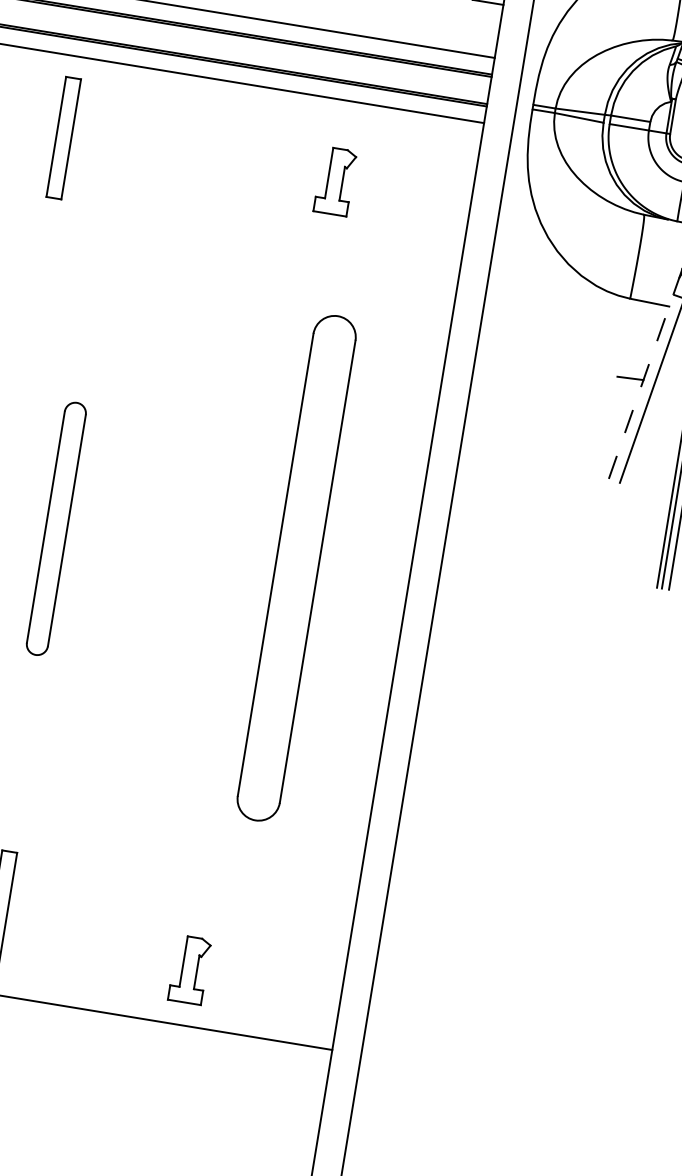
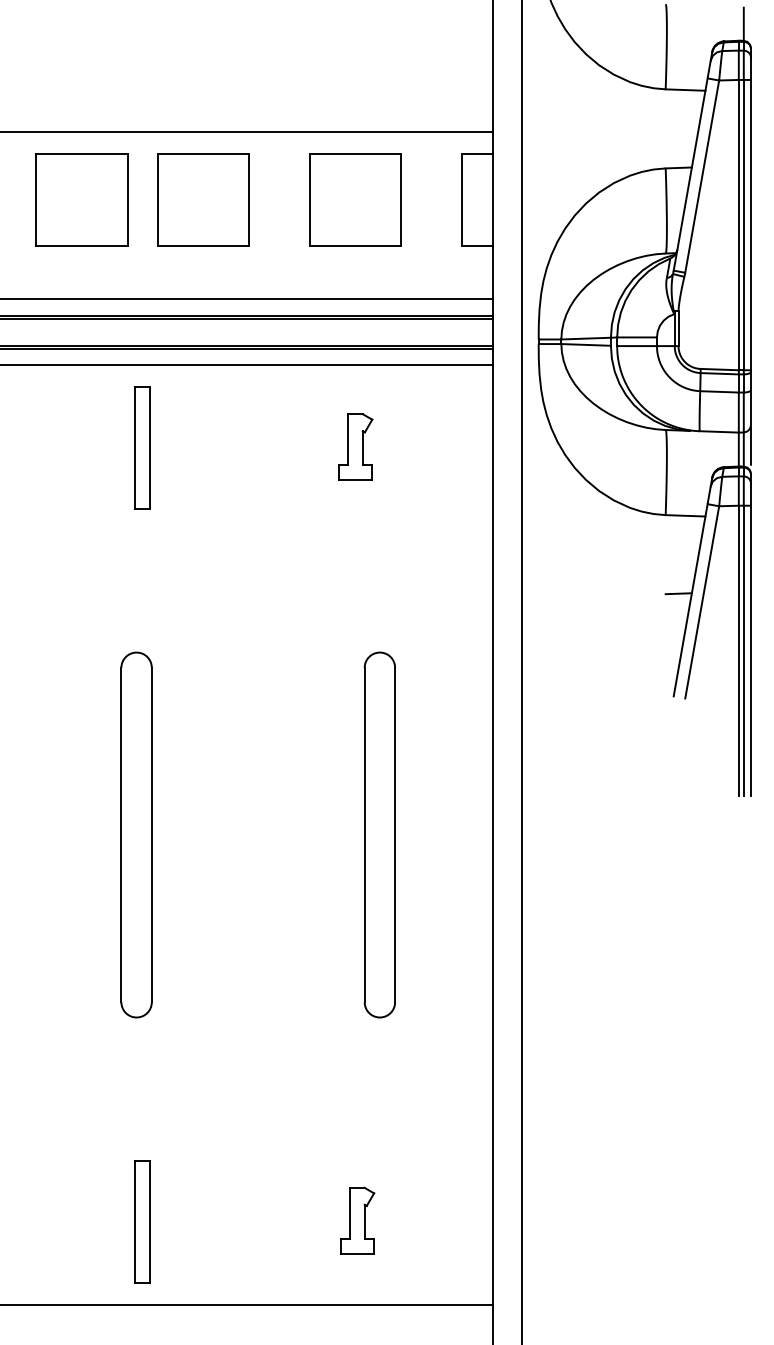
part: (63, 137) -> (142, 447), moved
line: (640, 386) -> (690, 600), dashed -> solid
part: (56, 528) -> (136, 834), size x1.43
part: (296, 567) -> (379, 834), size x0.71
part: (189, 969) -> (357, 1220), moved

